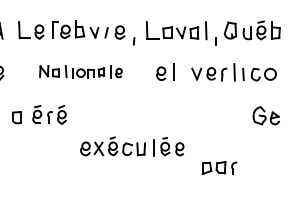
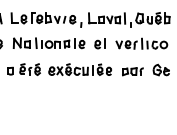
part: (79, 71) -> (48, 43), size x1.43
part: (131, 146) -> (79, 69), moved
part: (218, 167) -> (132, 71), moved

